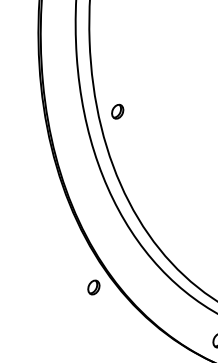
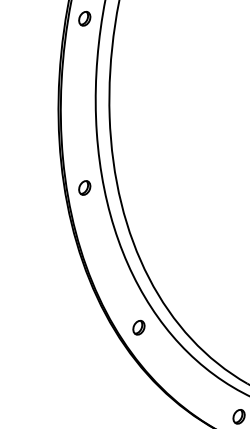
part: (117, 111) -> (84, 187), moved
part: (93, 287) -> (138, 327), moved

